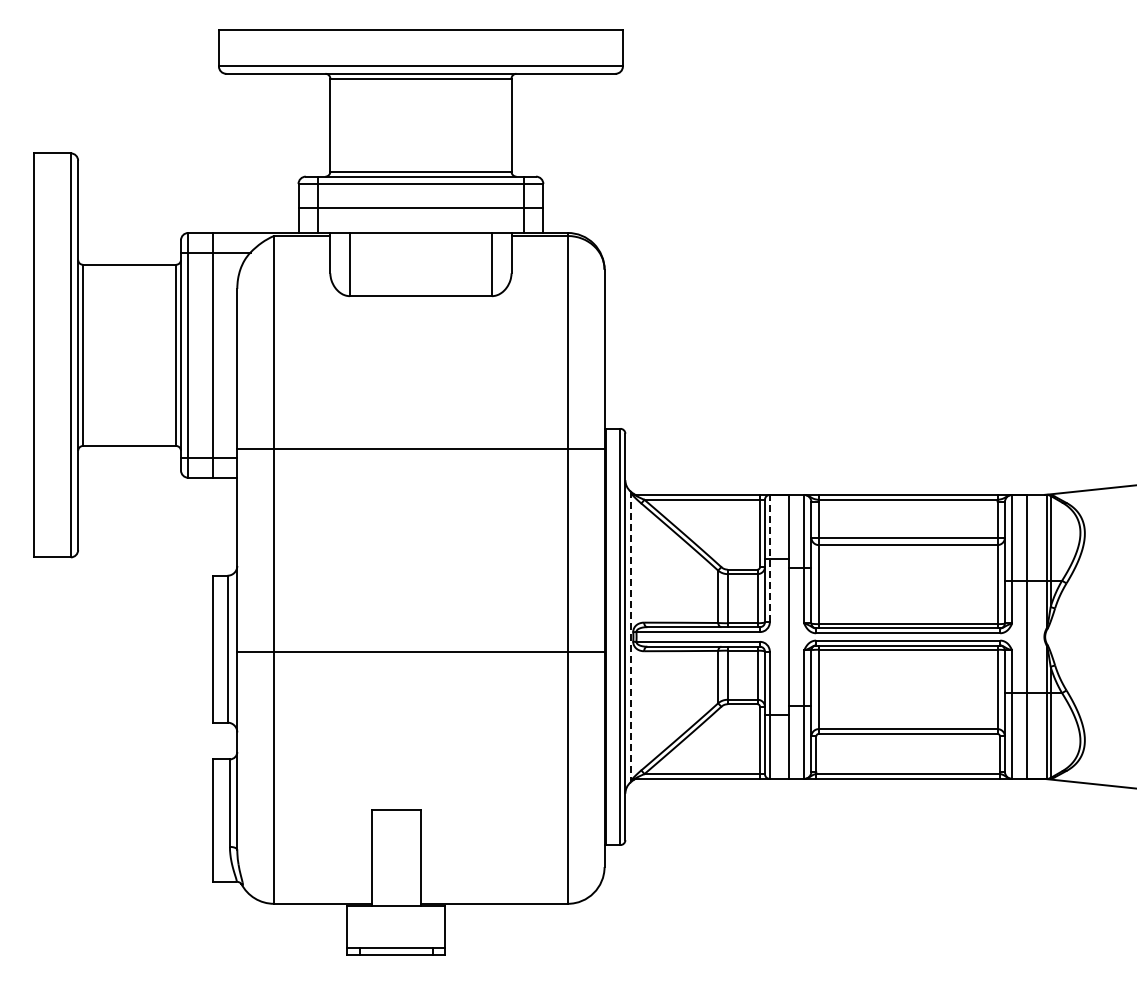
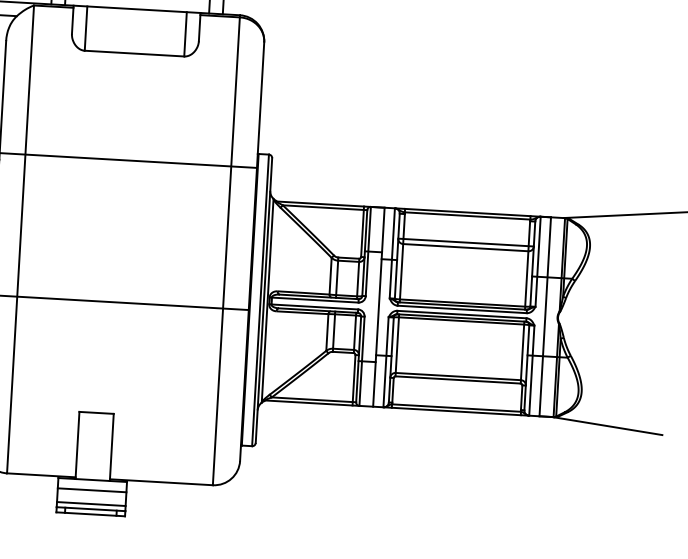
line: (769, 558) -> (368, 251), dashed -> solid
line: (630, 637) -> (267, 301), dashed -> solid
line: (396, 920) -> (92, 489), added
line: (396, 940) -> (91, 503), added

